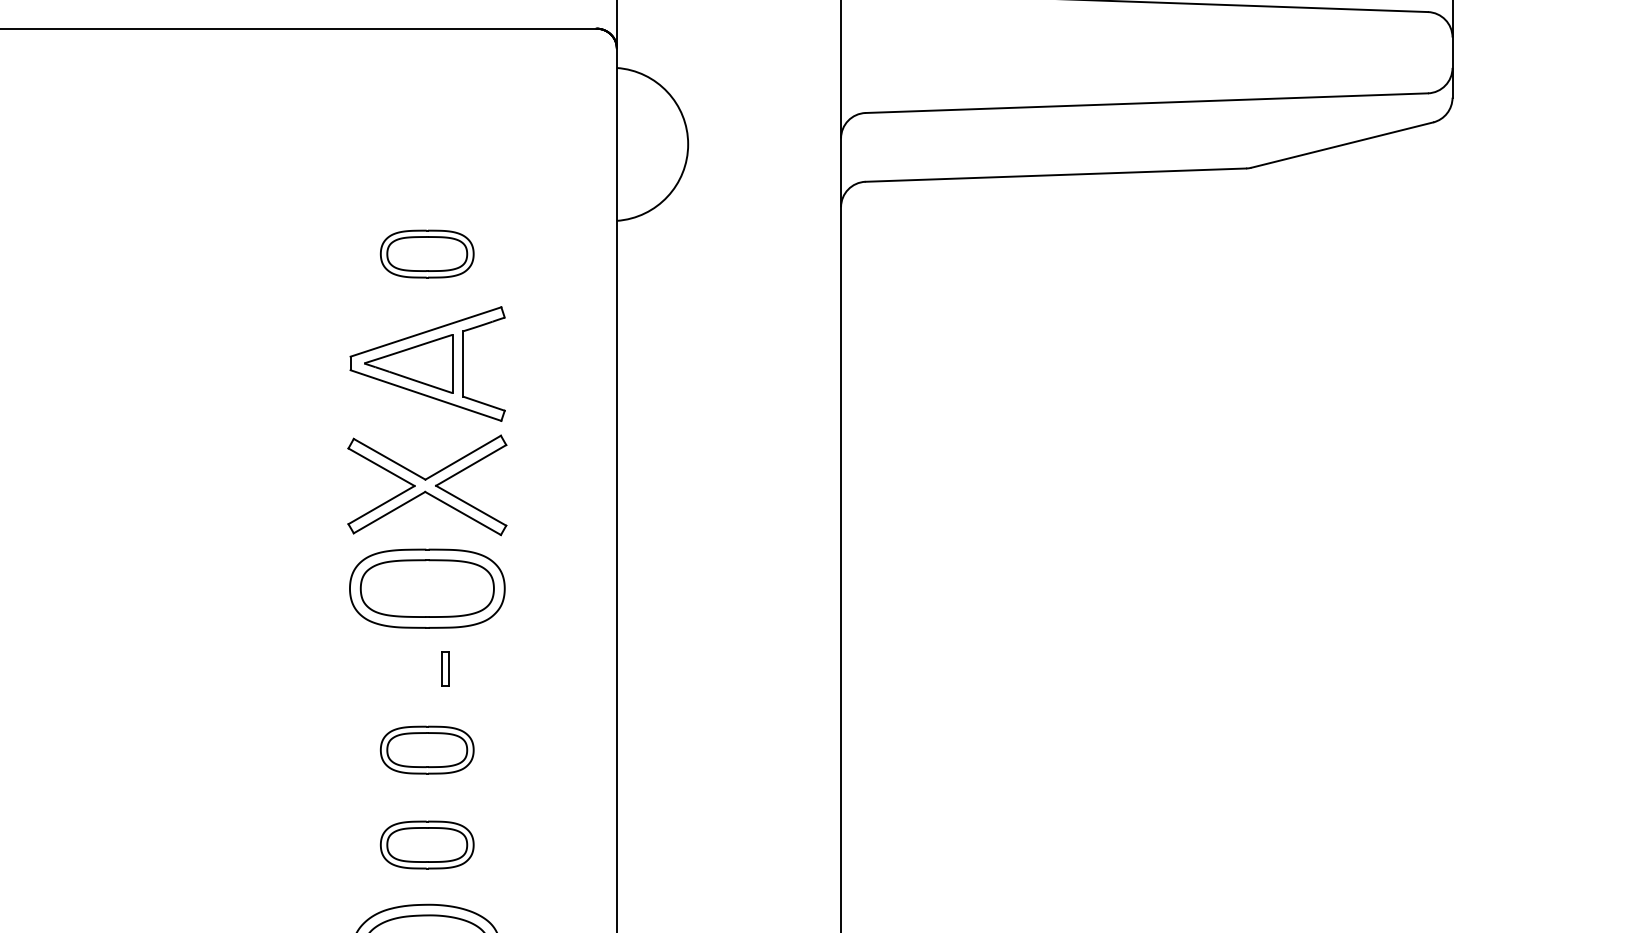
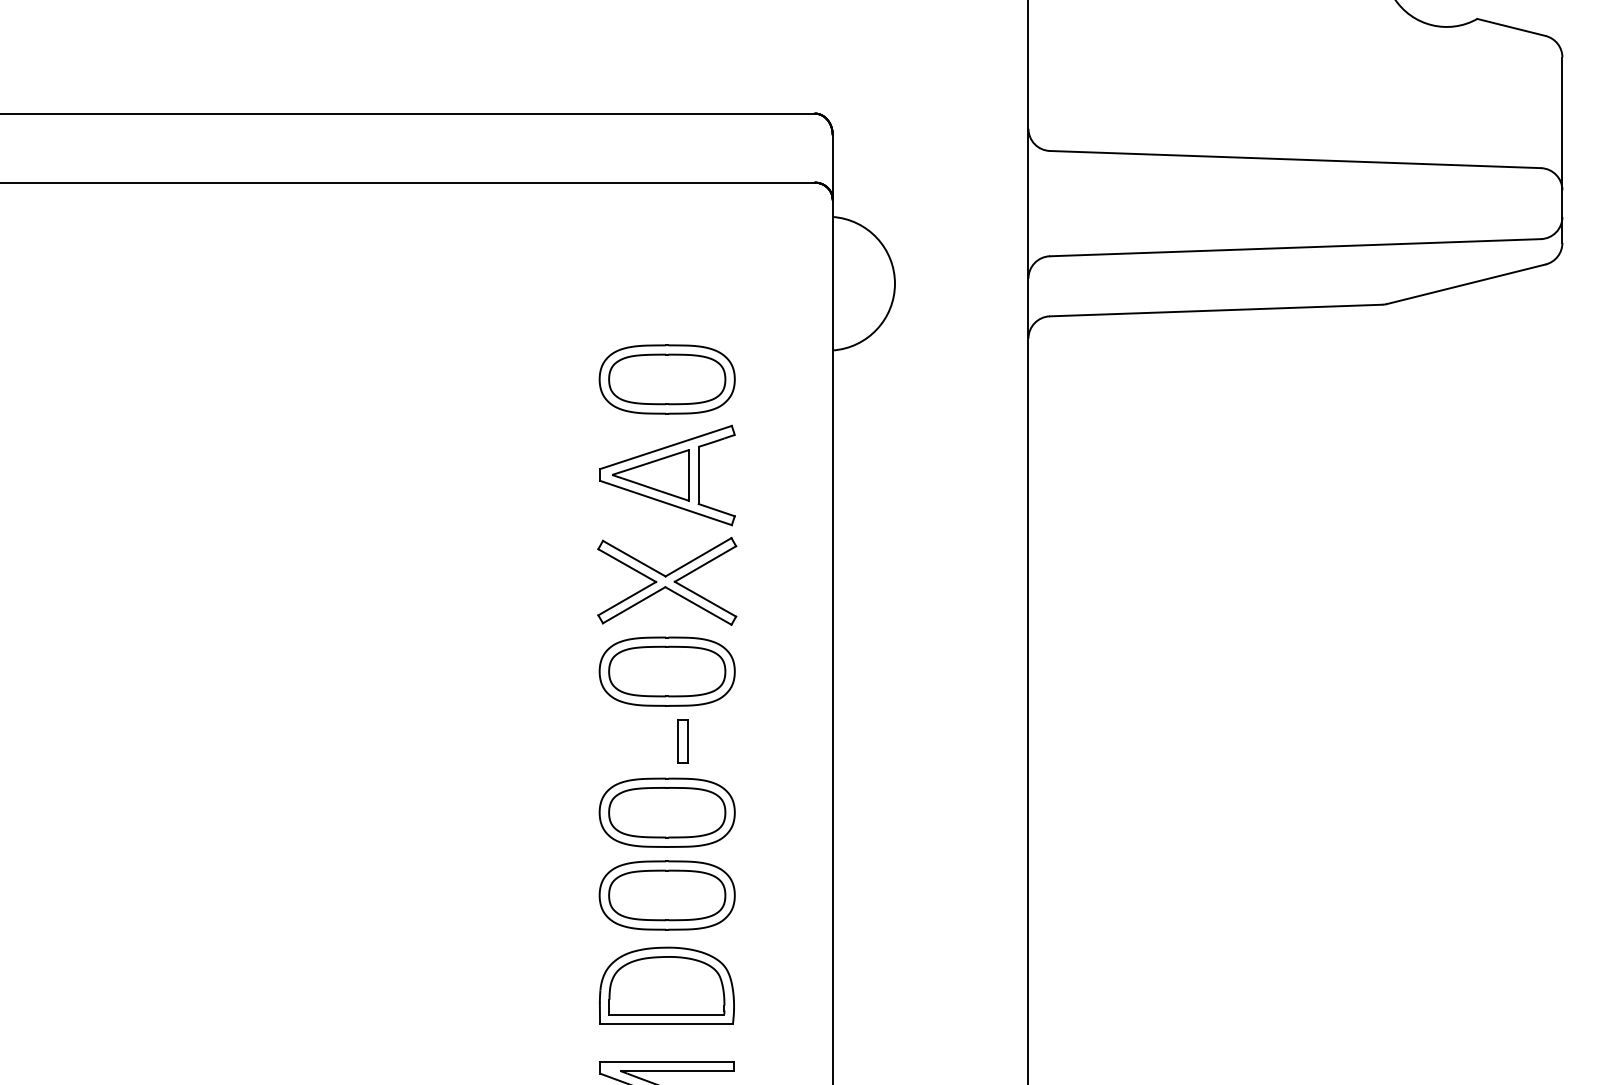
part: (426, 254) -> (666, 379), size x1.67
part: (444, 668) -> (682, 741), size x1.43
part: (426, 749) -> (666, 812), size x1.67
part: (426, 845) -> (666, 895), size x1.67

